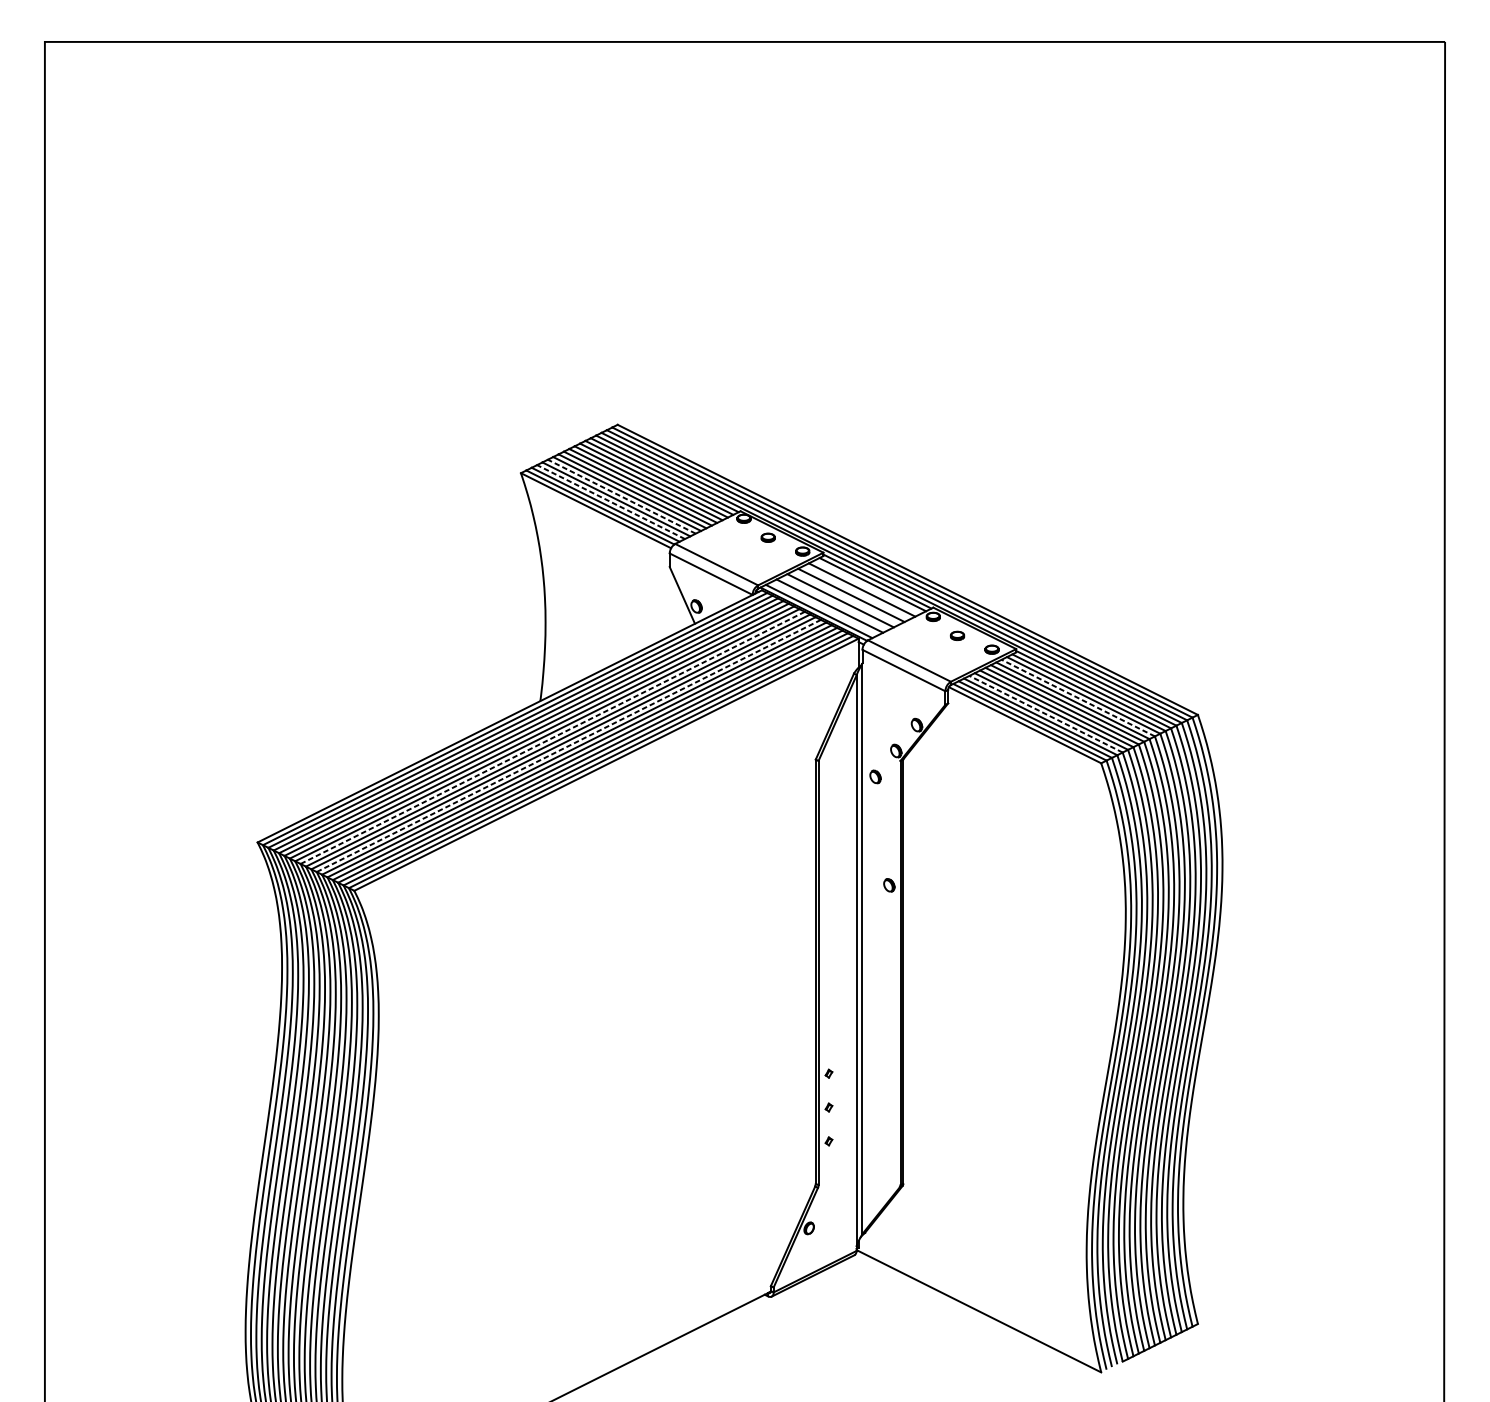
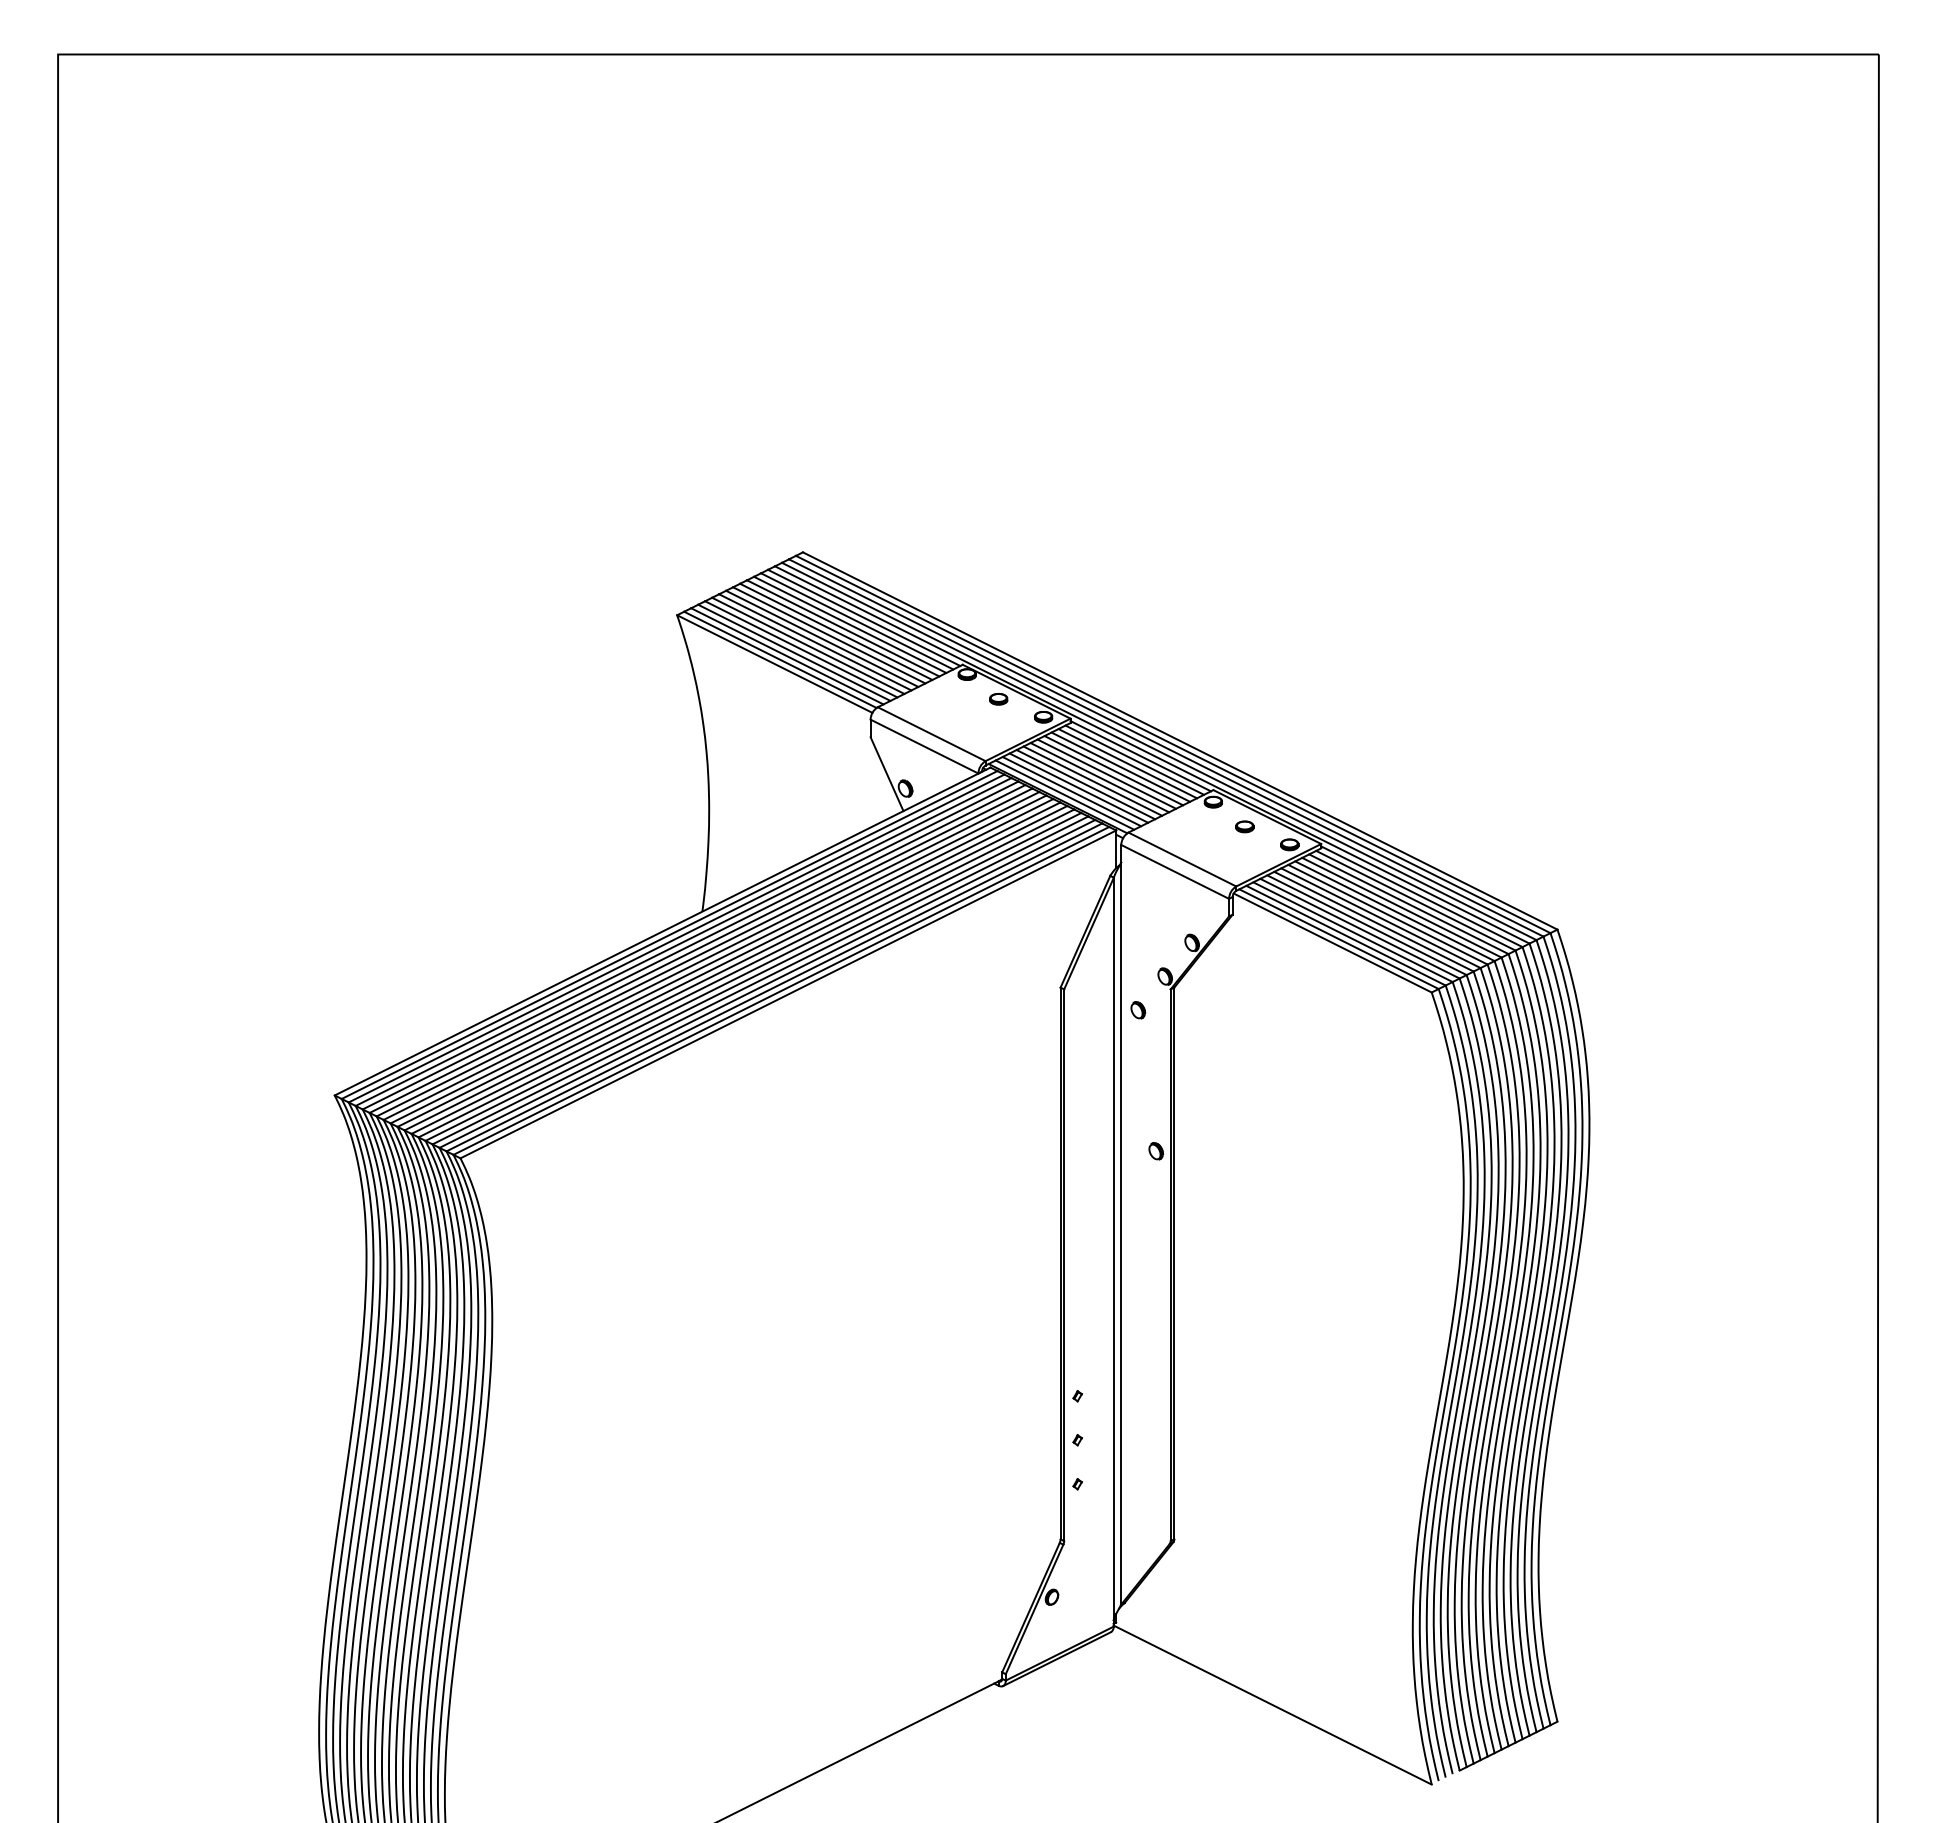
line: (621, 496) -> (807, 645), dashed -> solid
line: (610, 501) -> (793, 652), dashed -> solid
line: (867, 587) -> (1127, 763), added
line: (856, 592) -> (1113, 770), added
line: (845, 597) -> (1099, 777), added
line: (834, 603) -> (1085, 784), added
line: (824, 608) -> (1071, 791), added
line: (1077, 697) -> (1401, 907), dashed -> solid
line: (1045, 714) -> (1359, 928), dashed -> solid
line: (552, 737) -> (718, 959), dashed -> solid
line: (568, 745) -> (739, 969), dashed -> solid

